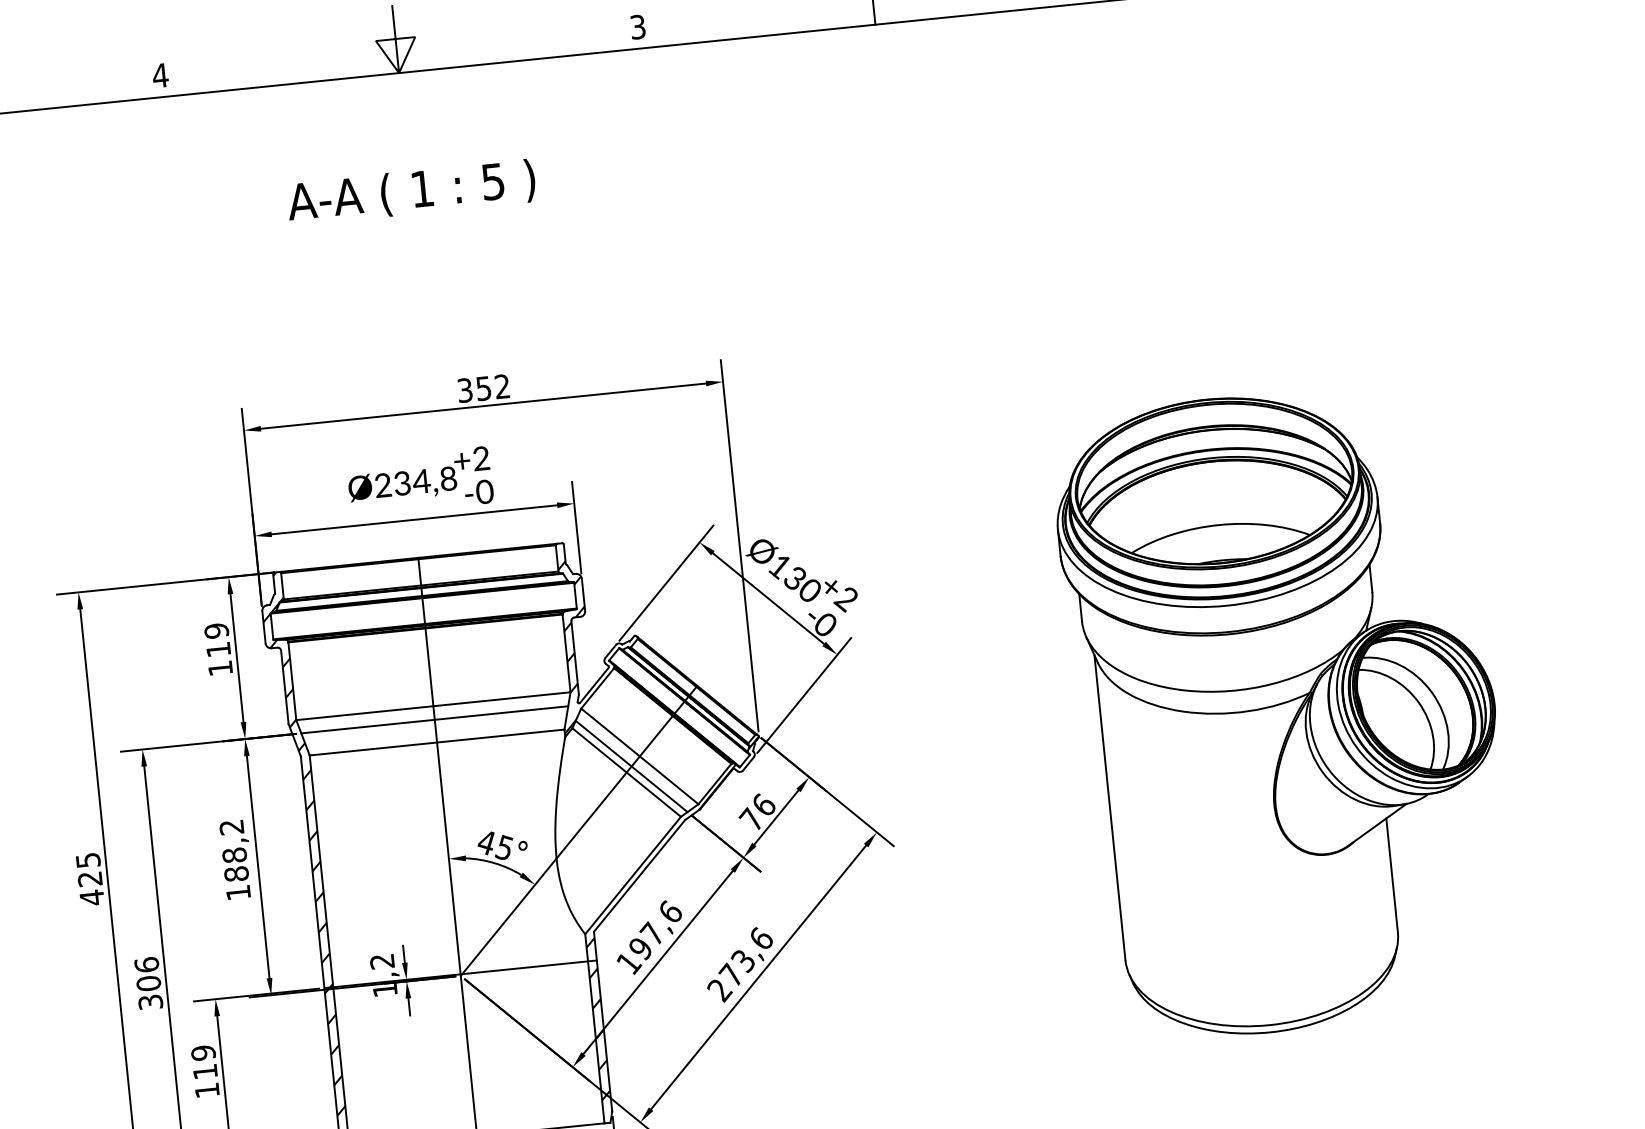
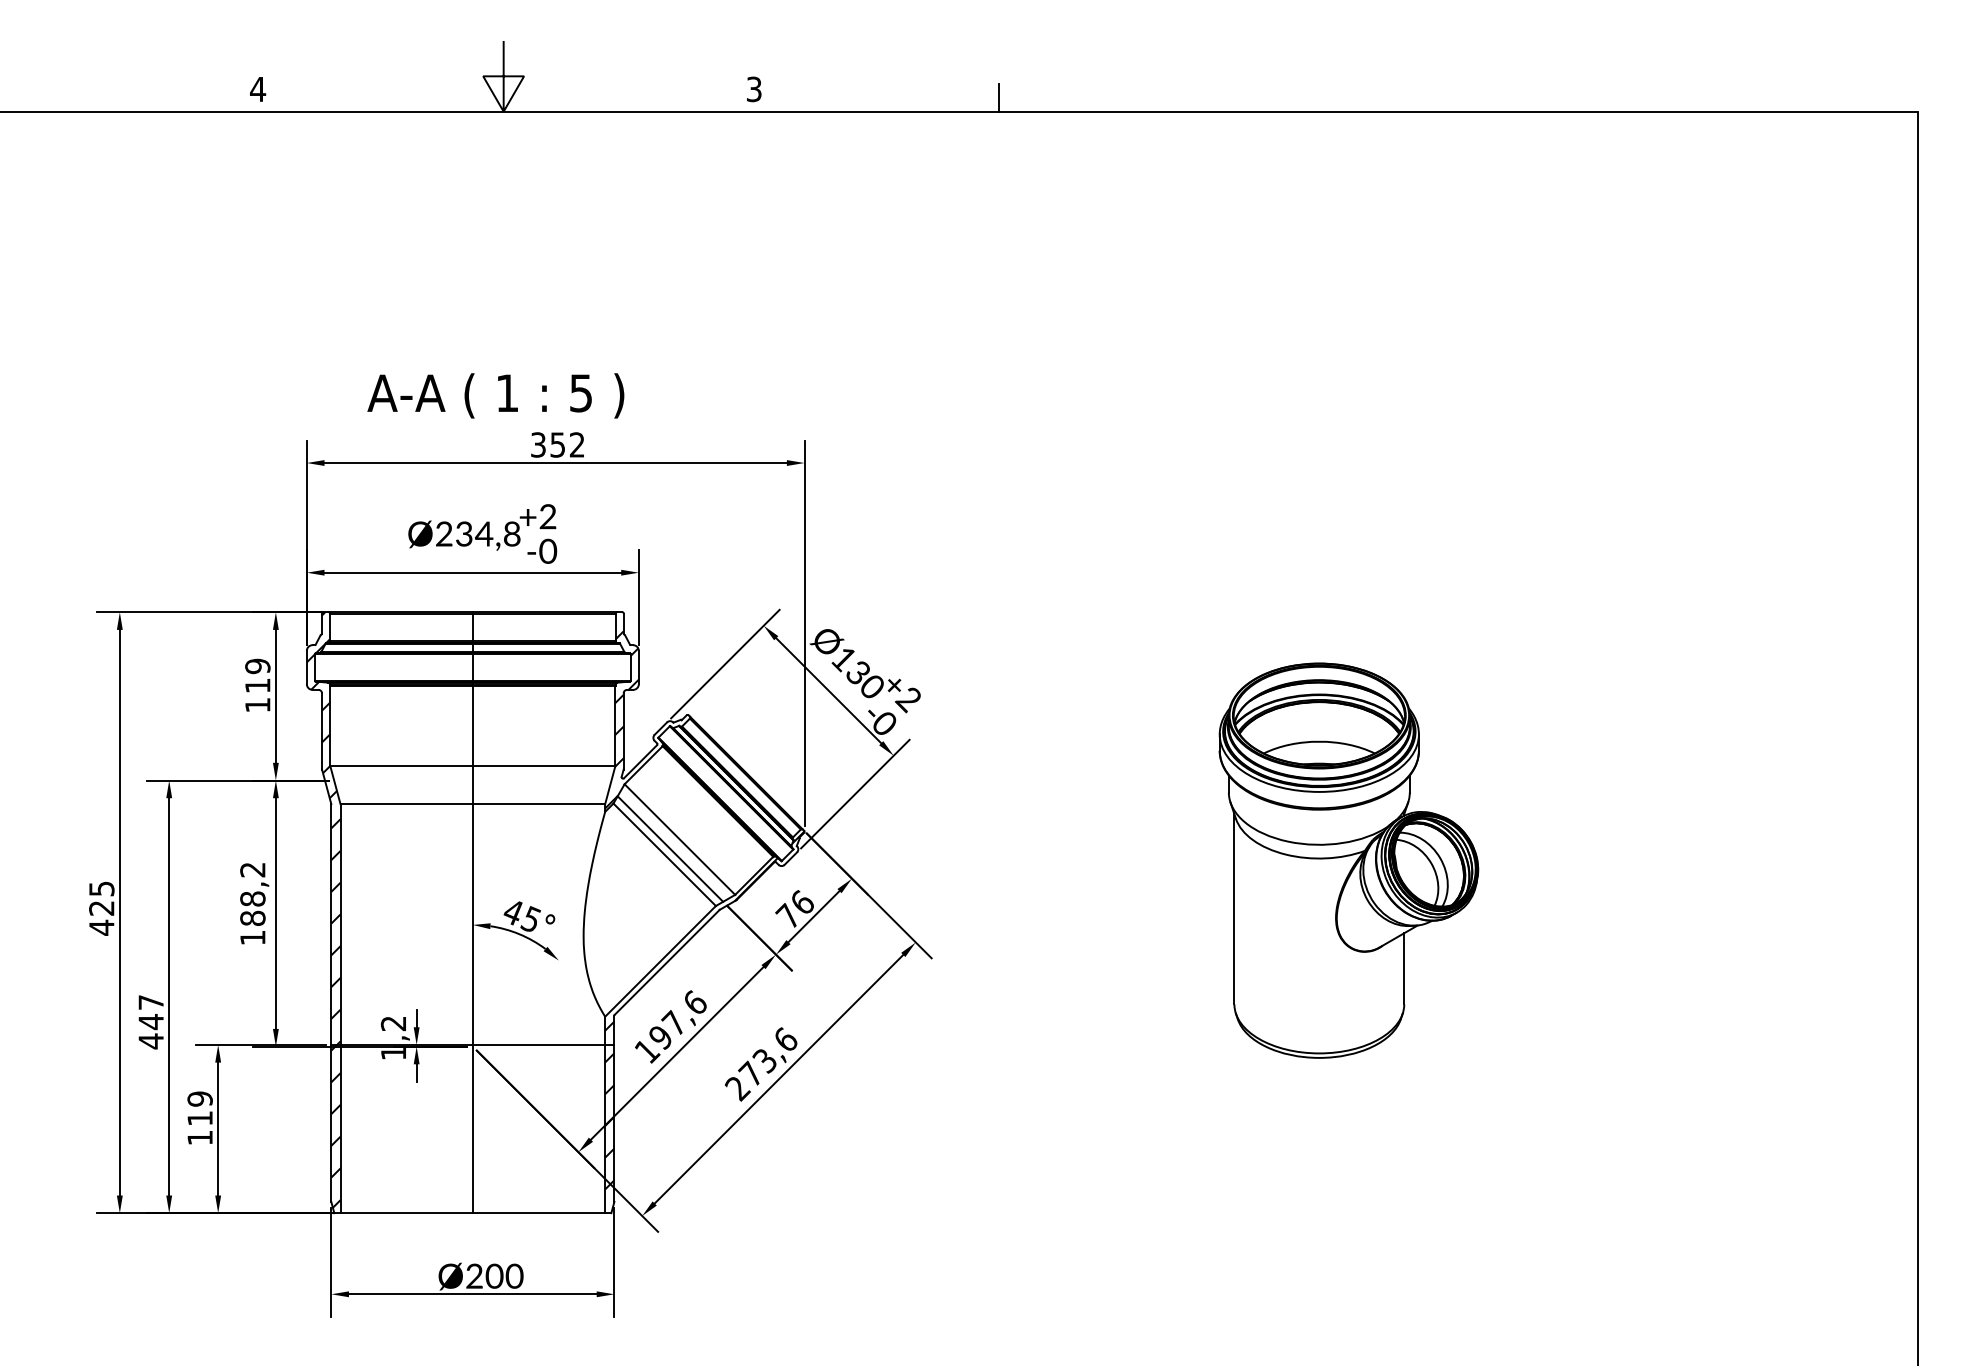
text: (411, 192) -> (495, 395), moved
part: (1285, 711) -> (1348, 860), size x0.6
line: (434, 719) -> (472, 780), removed
line: (578, 830) -> (609, 909), removed
text: (148, 983) -> (150, 1021), 306 -> 447

